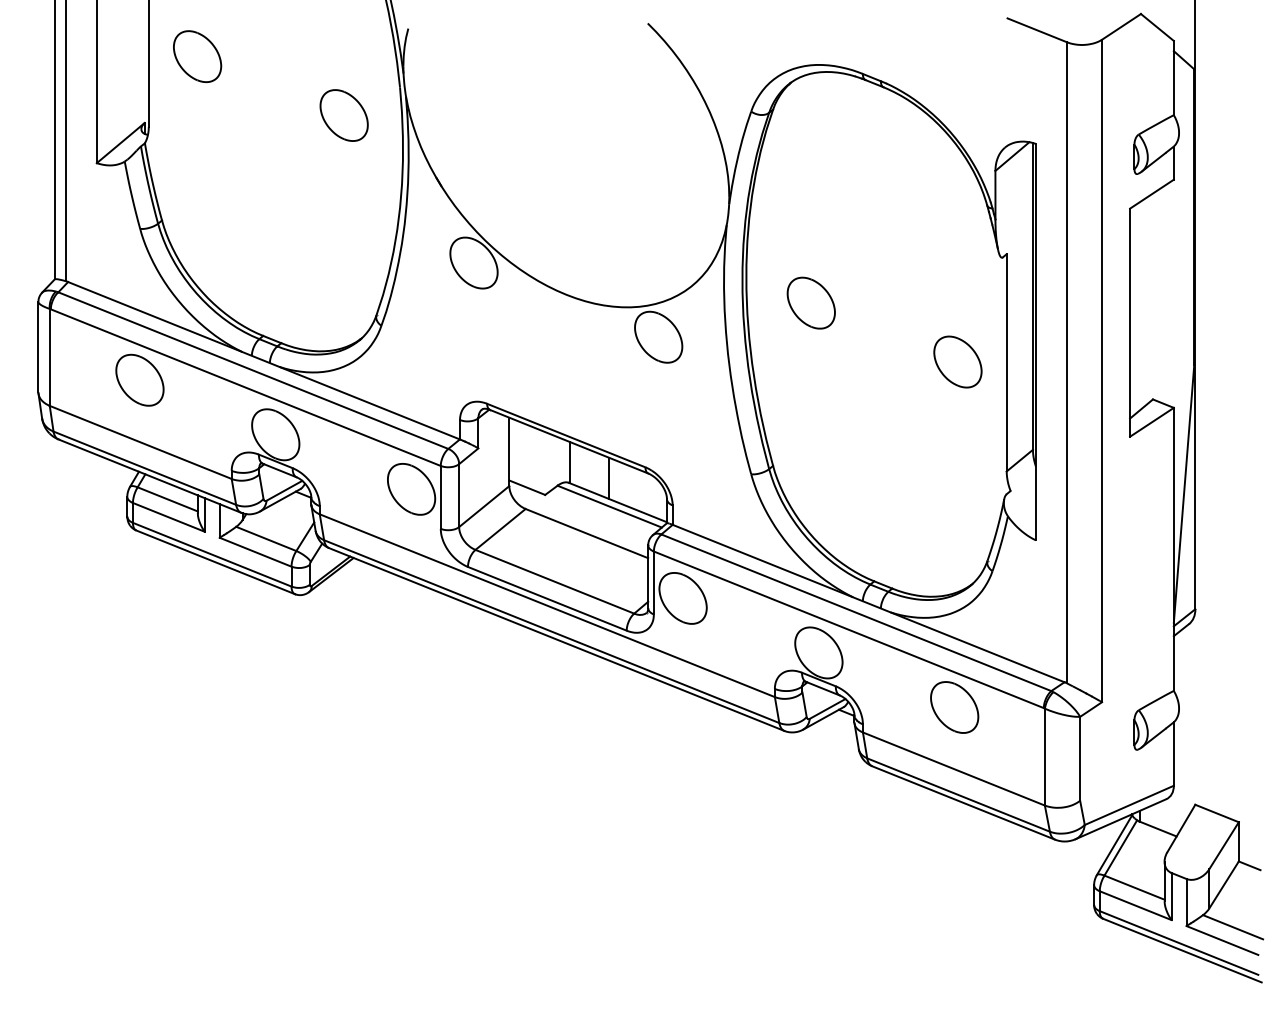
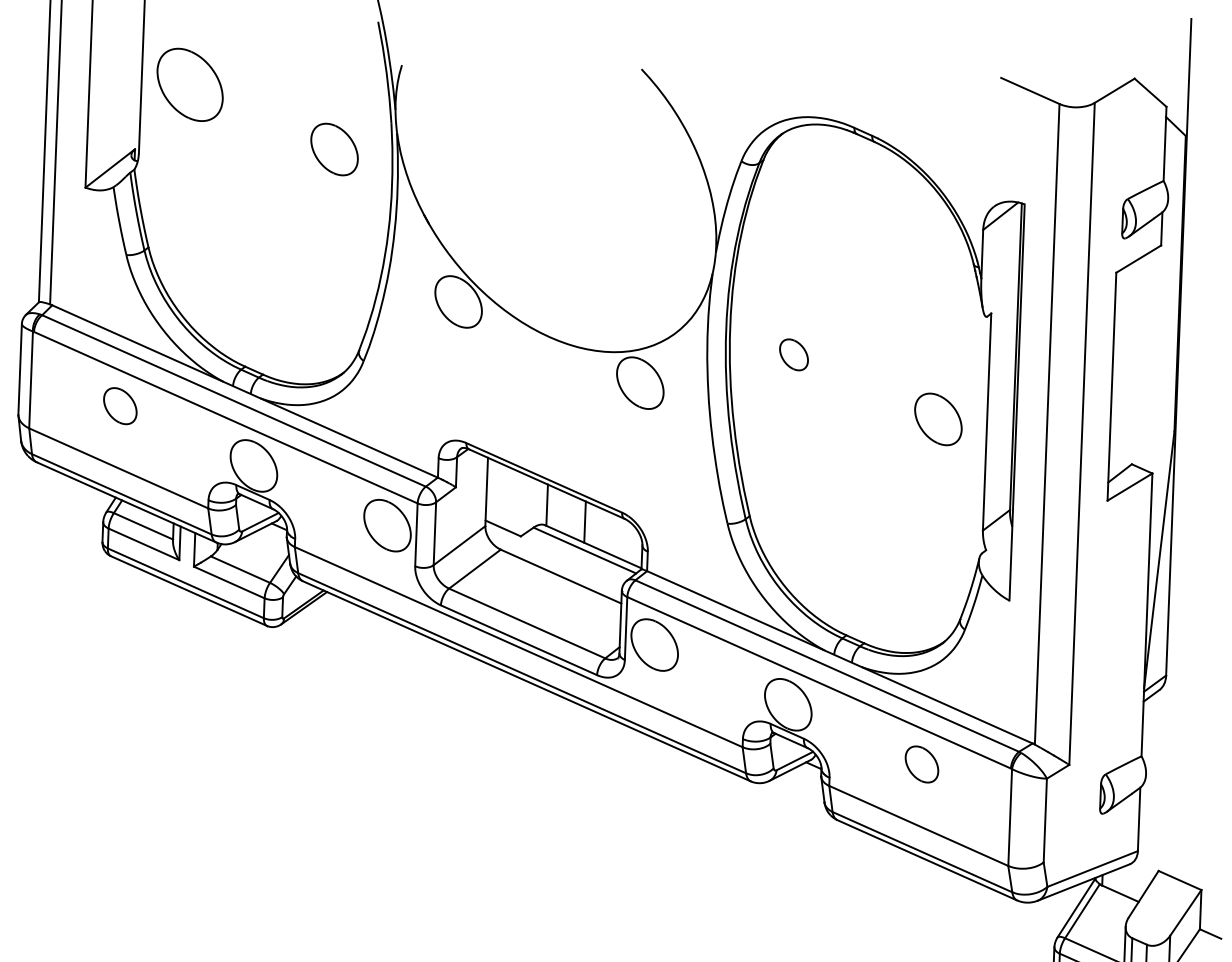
part: (197, 56) -> (190, 84), size x1.4
part: (810, 302) -> (793, 354), size x0.6
part: (139, 379) -> (119, 405), size x0.7
part: (954, 707) -> (921, 764), size x0.7

